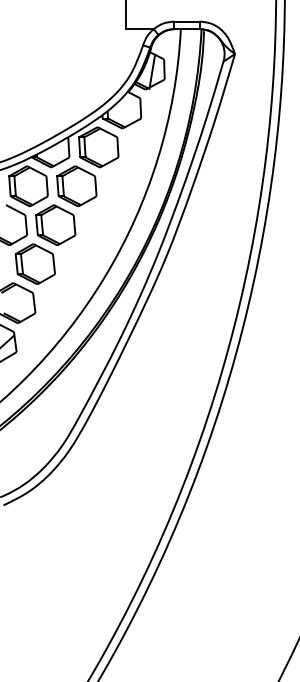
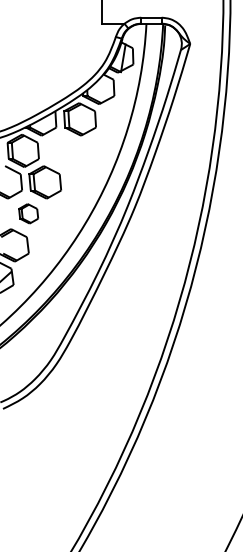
part: (76, 186) -> (62, 151), removed
part: (34, 263) -> (28, 213), size x0.6

